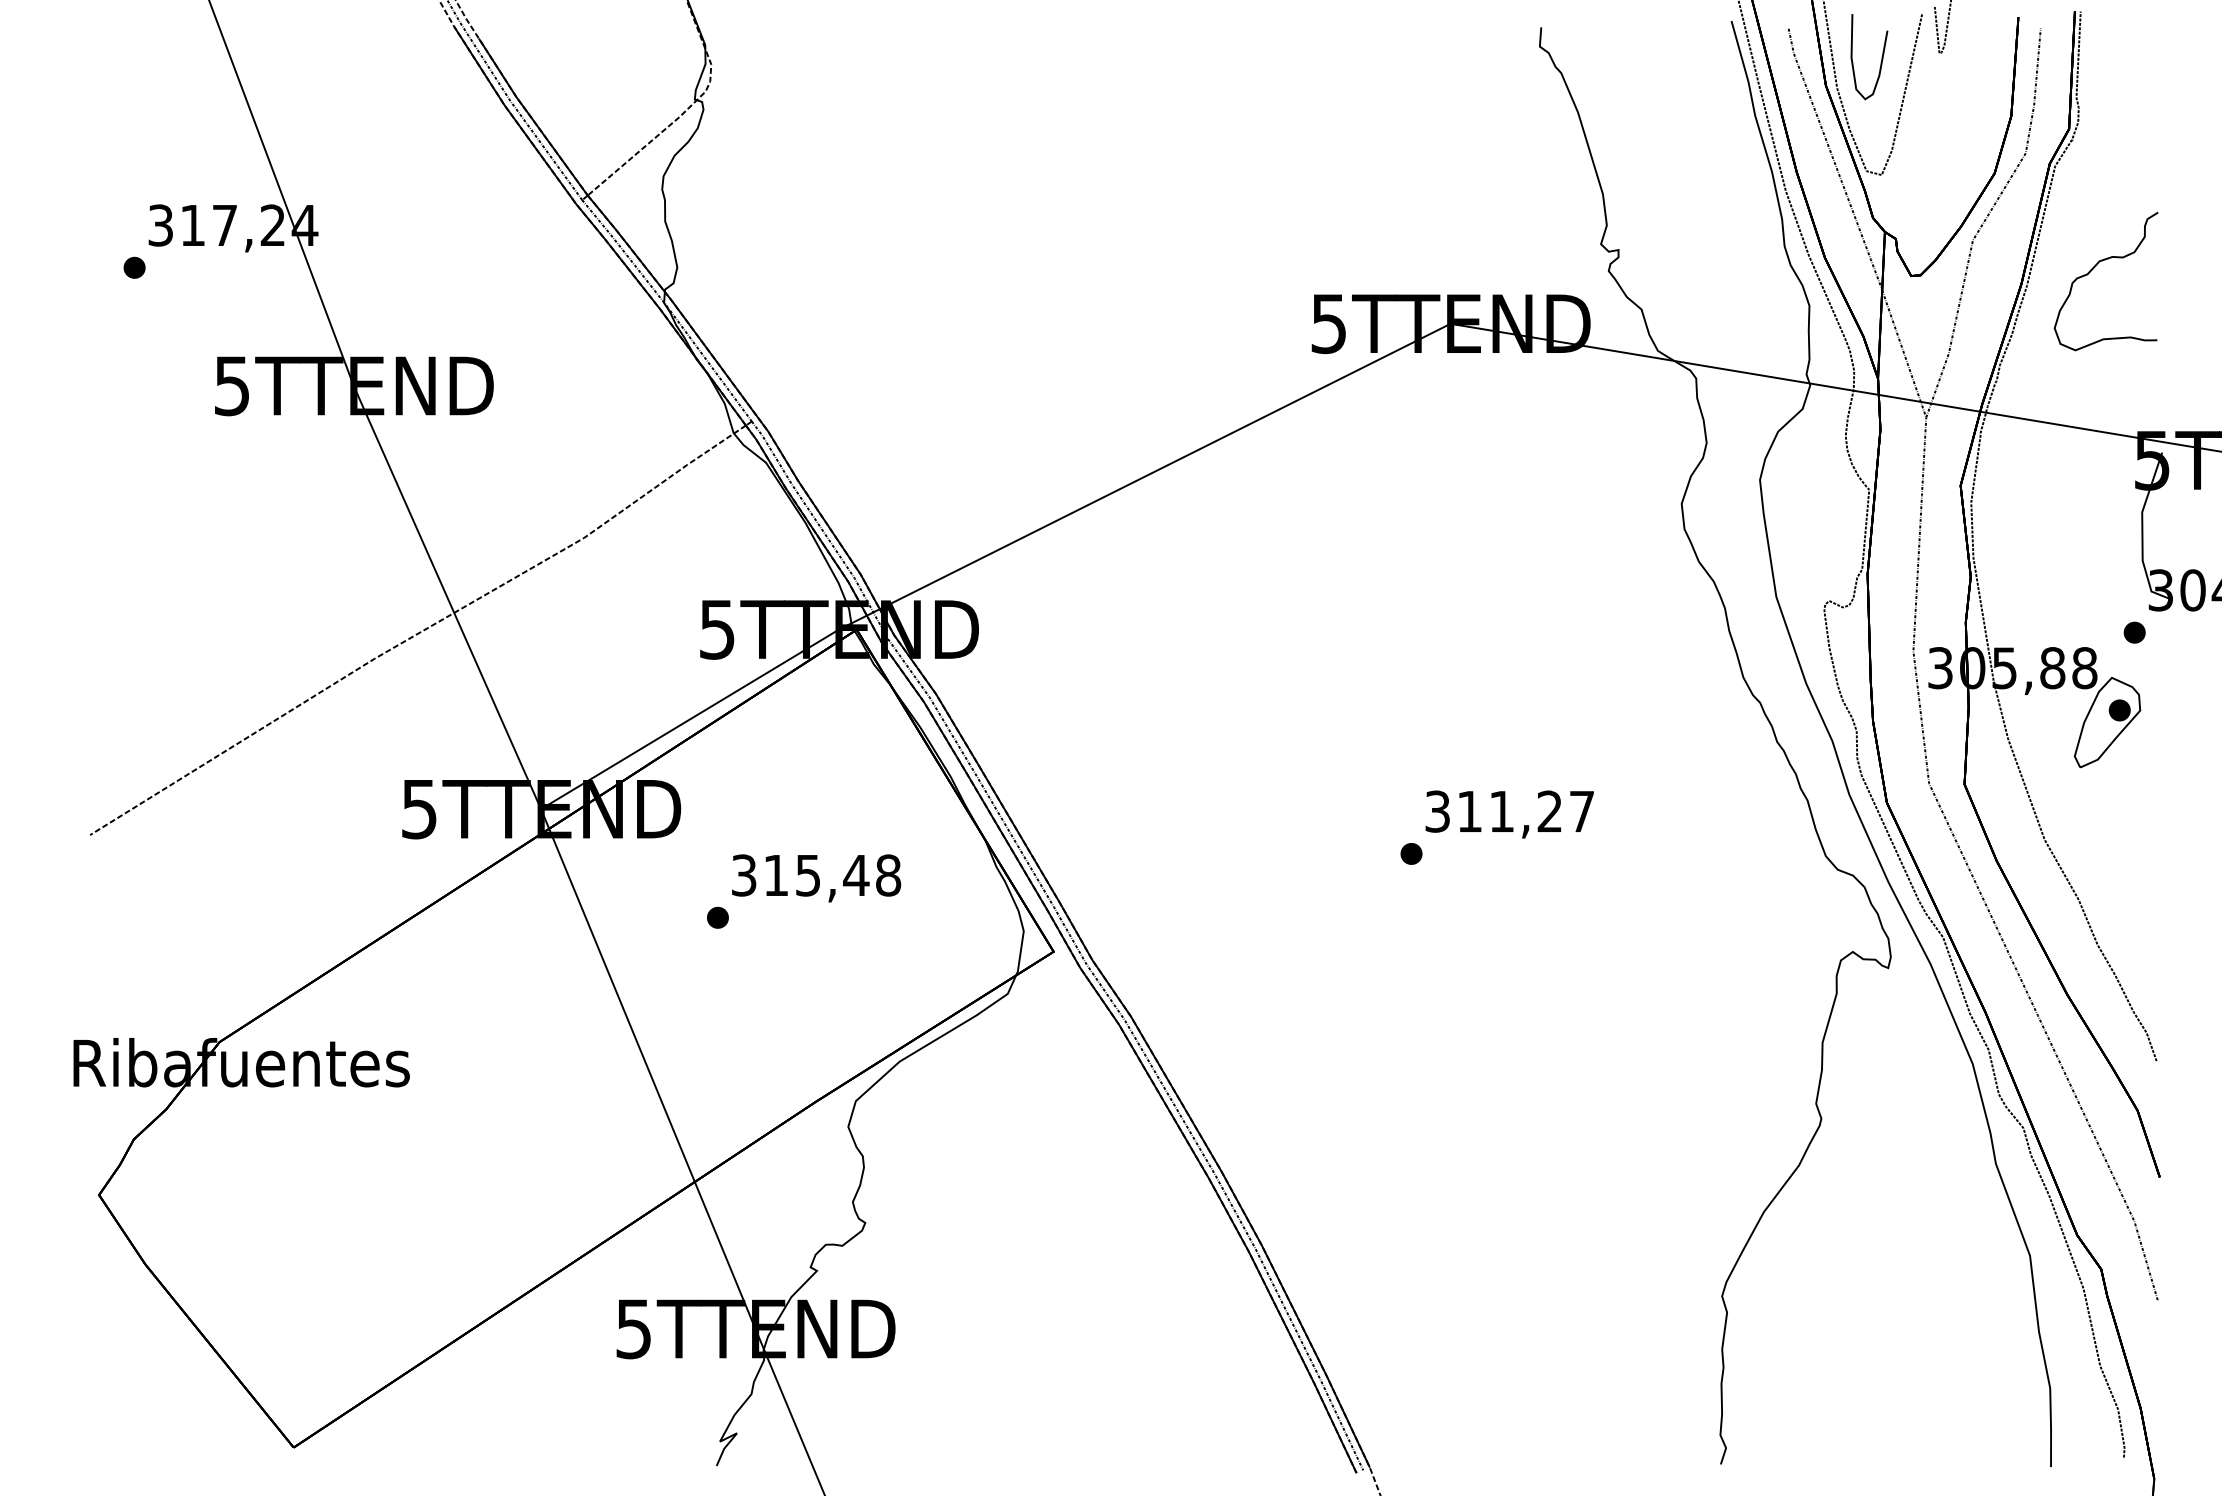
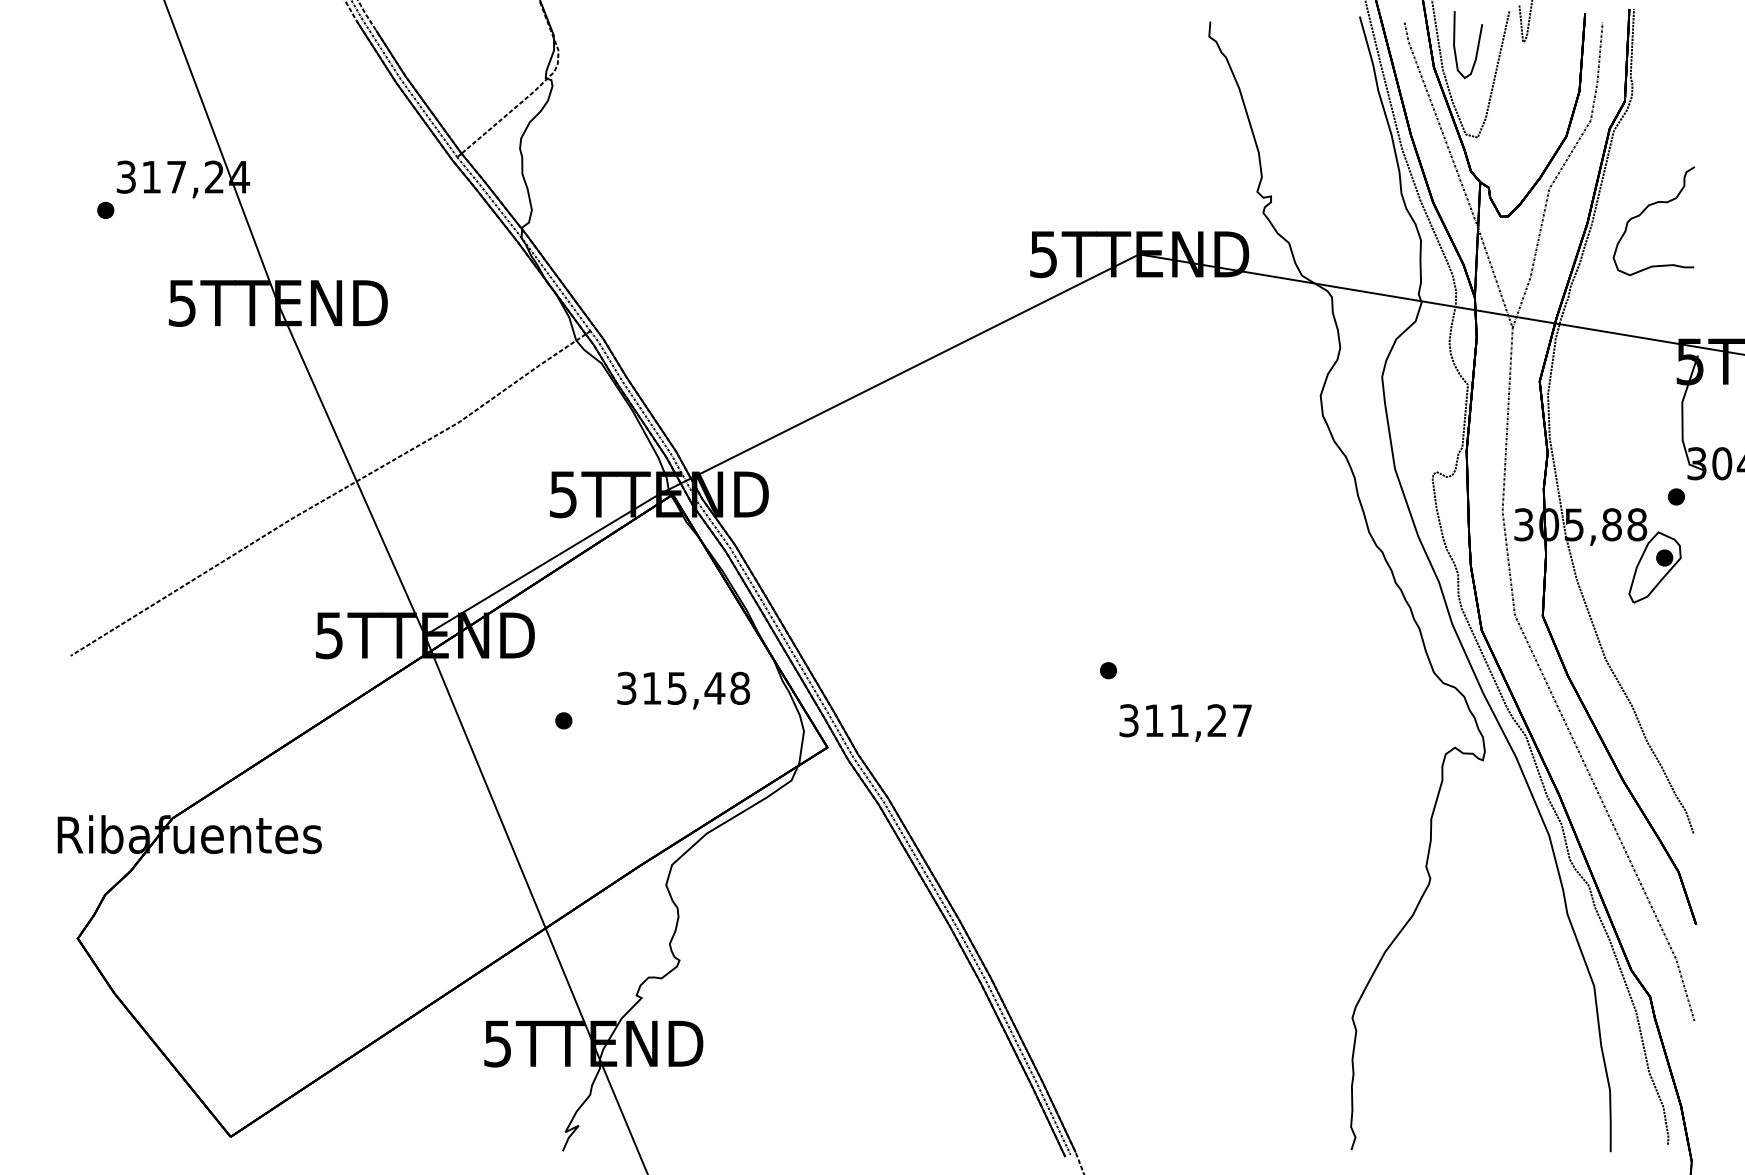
text: (1509, 814) -> (1185, 722), moved
text: (816, 878) -> (683, 690), moved

